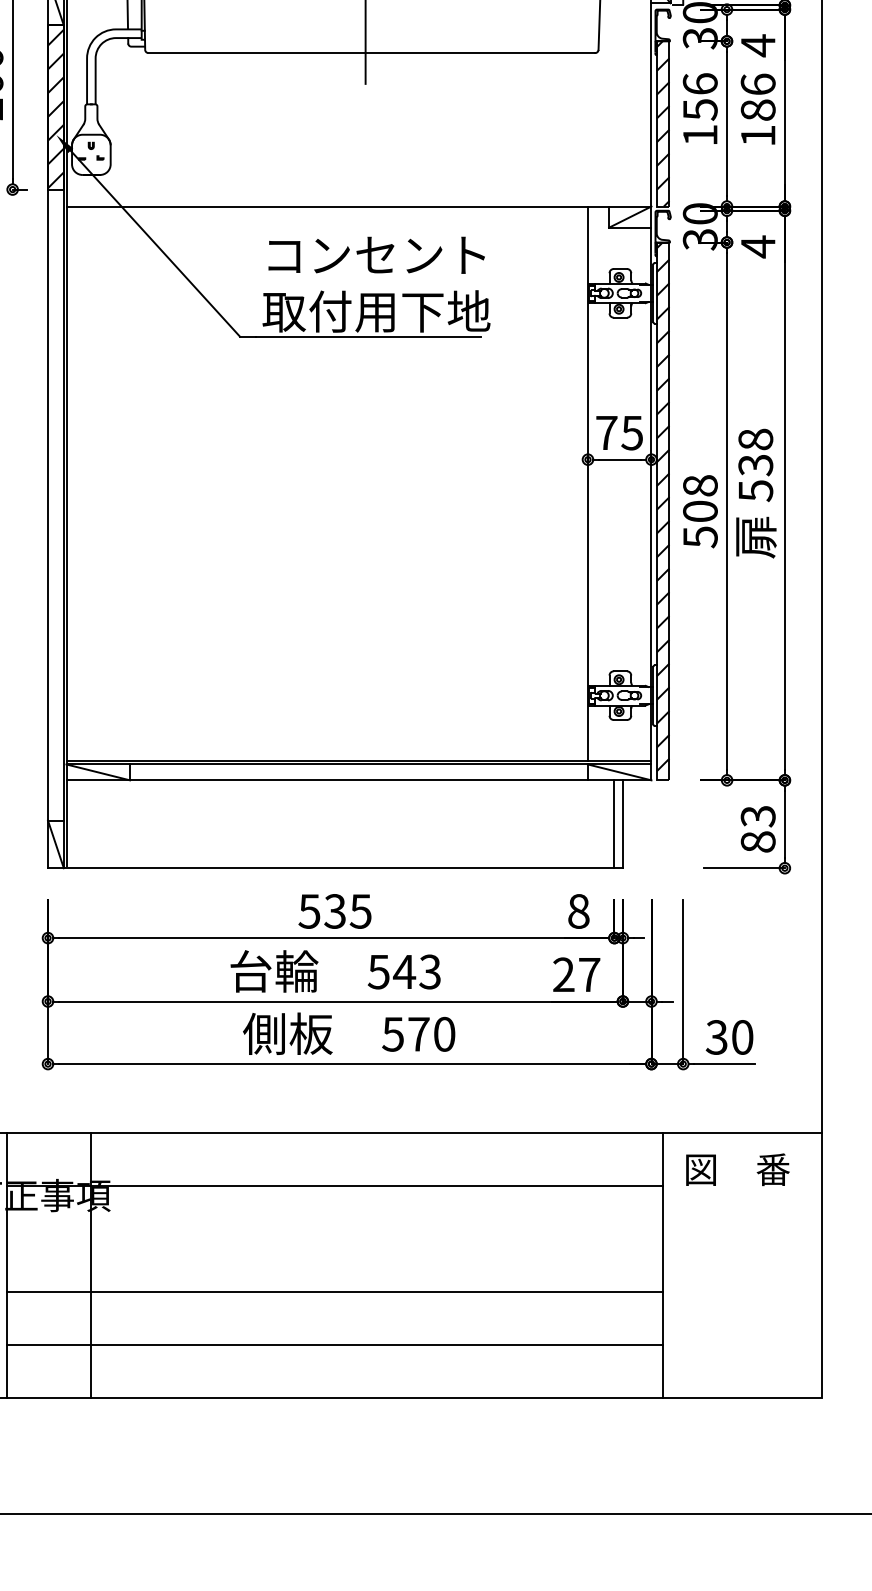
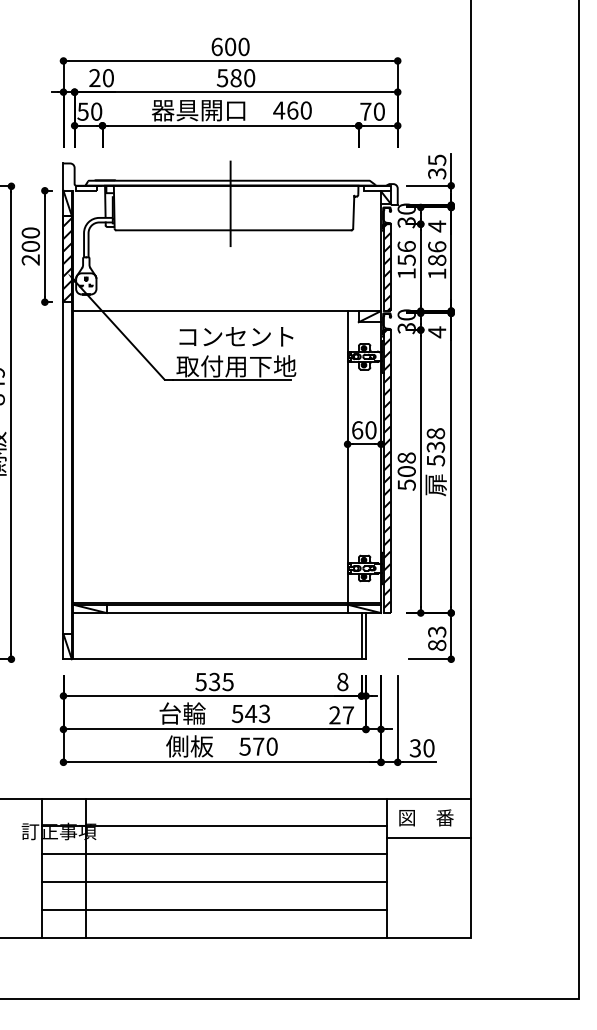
text: (620, 433) -> (364, 430), 75 -> 60
line: (741, 1206) -> (428, 837), added
line: (334, 1239) -> (214, 854), added

